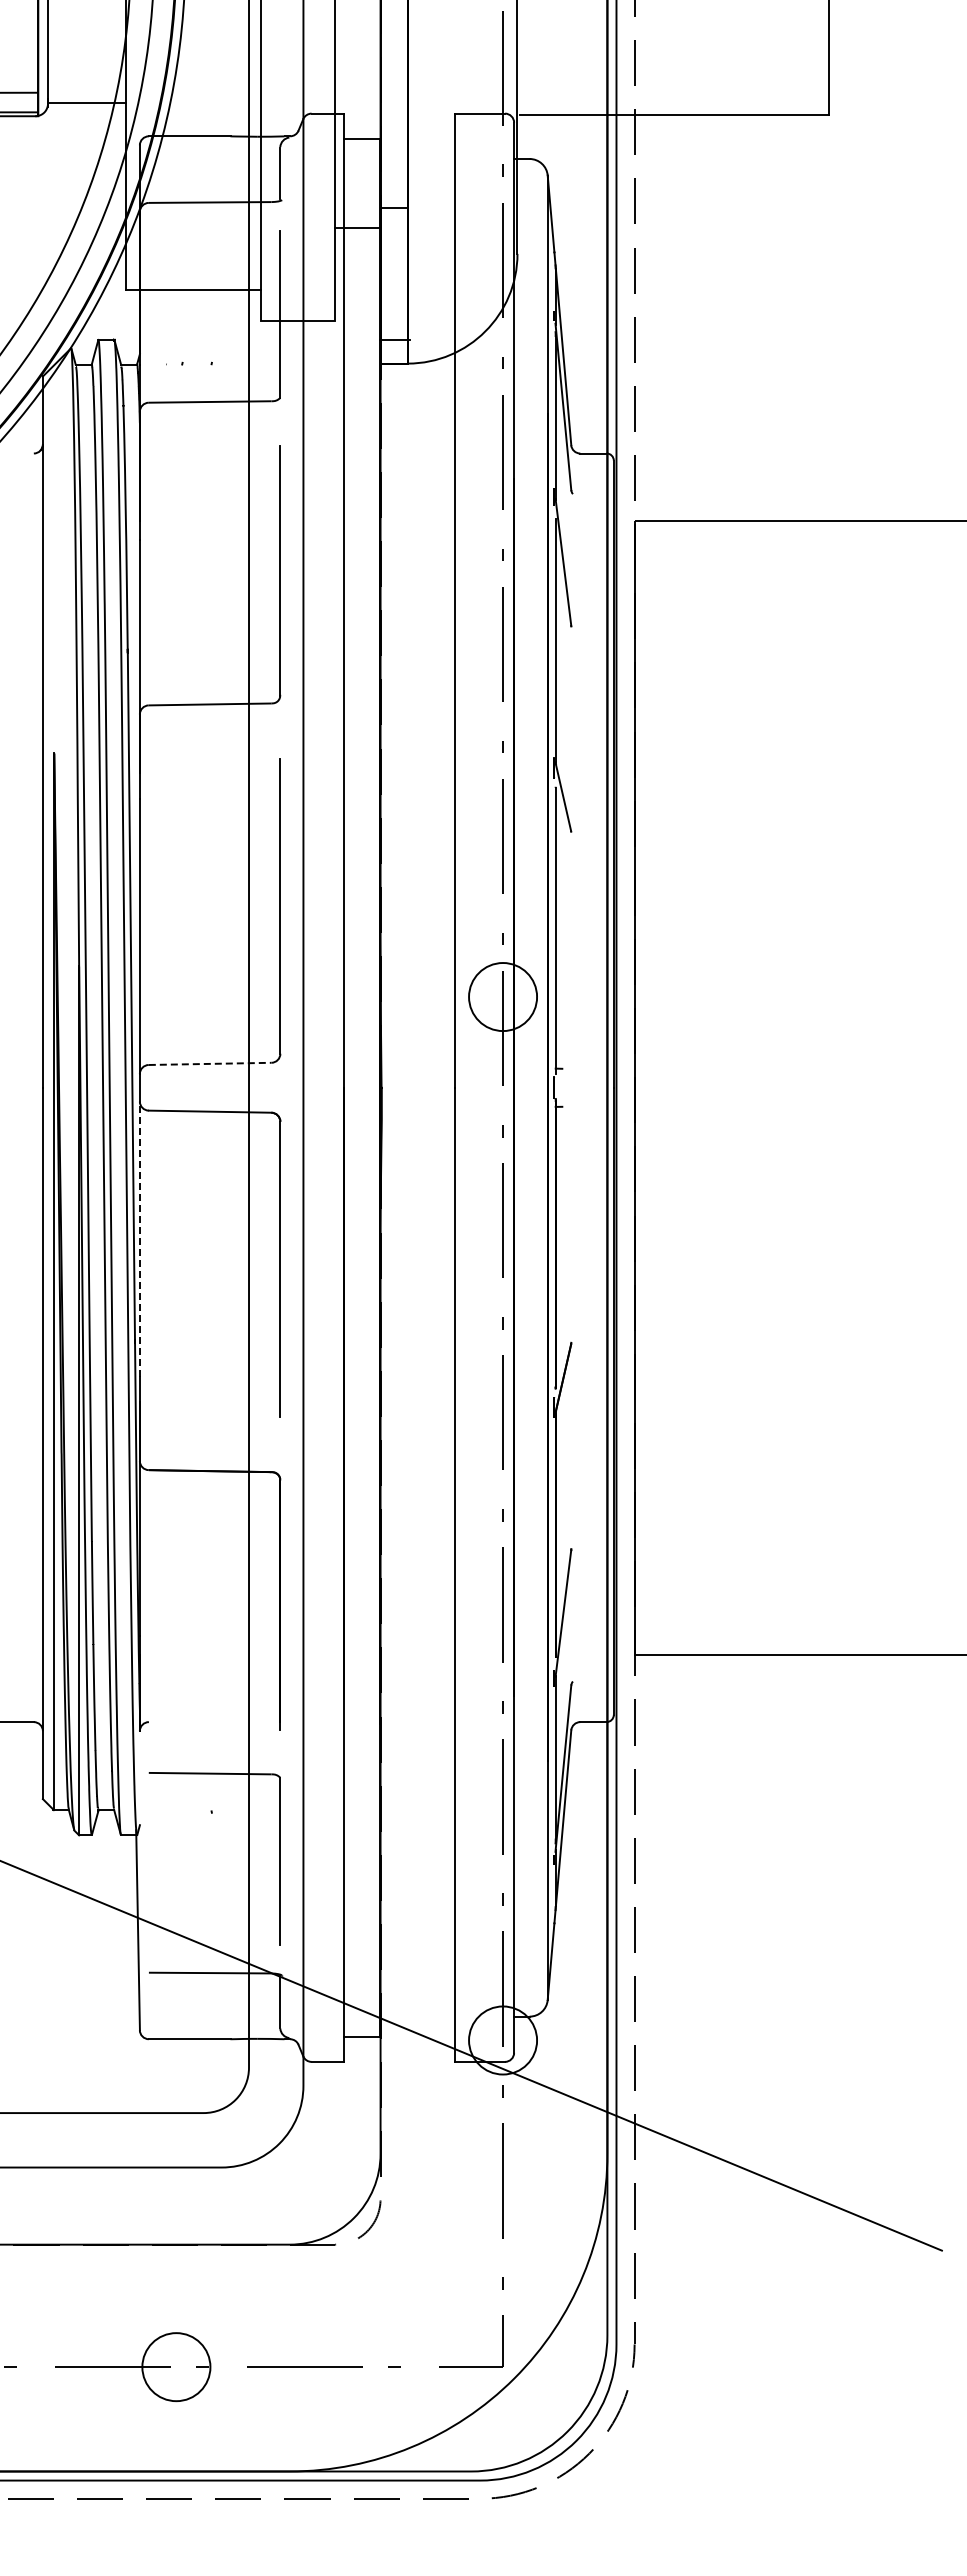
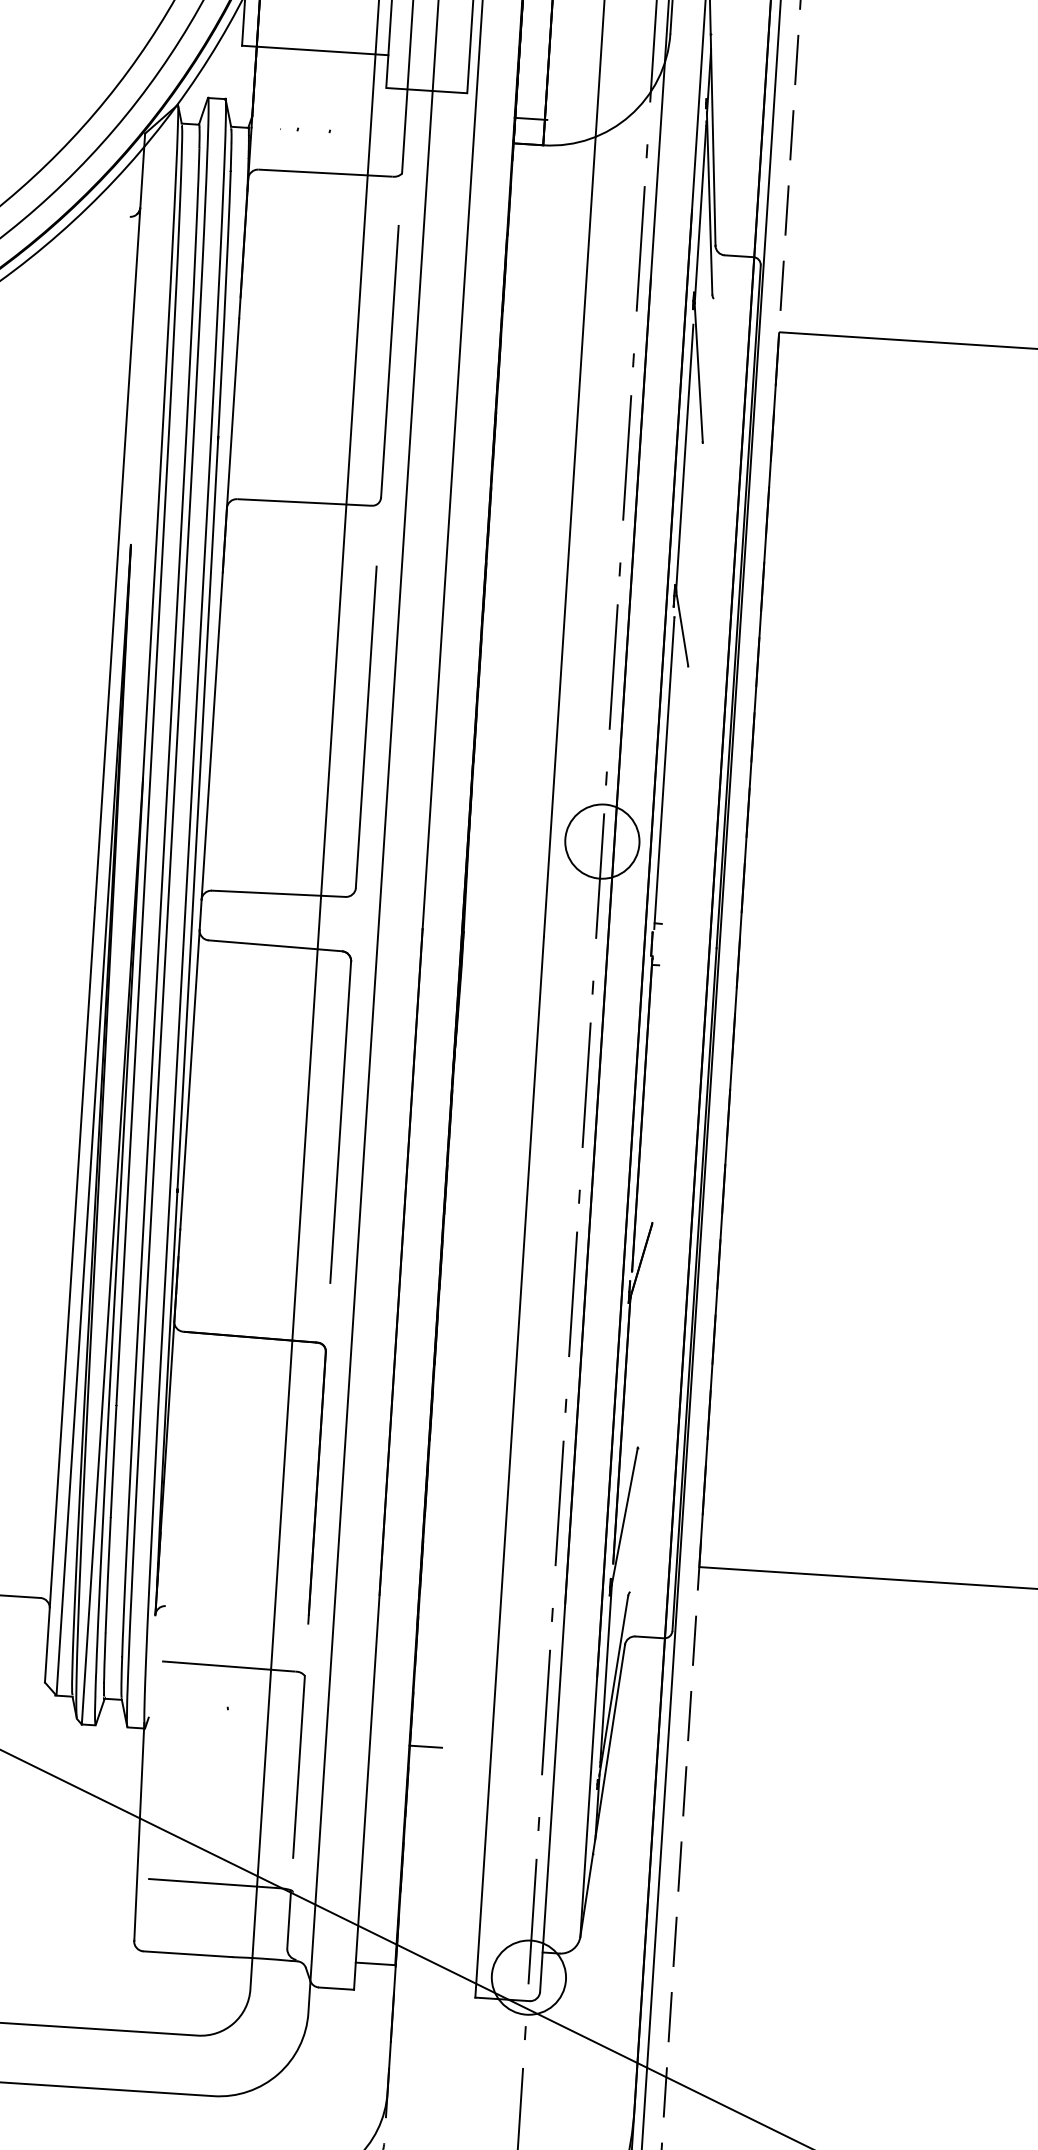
line: (210, 1063) -> (279, 893), dashed -> solid
line: (139, 1239) -> (189, 1080), dashed -> solid
line: (394, 1835) -> (425, 1746), added

